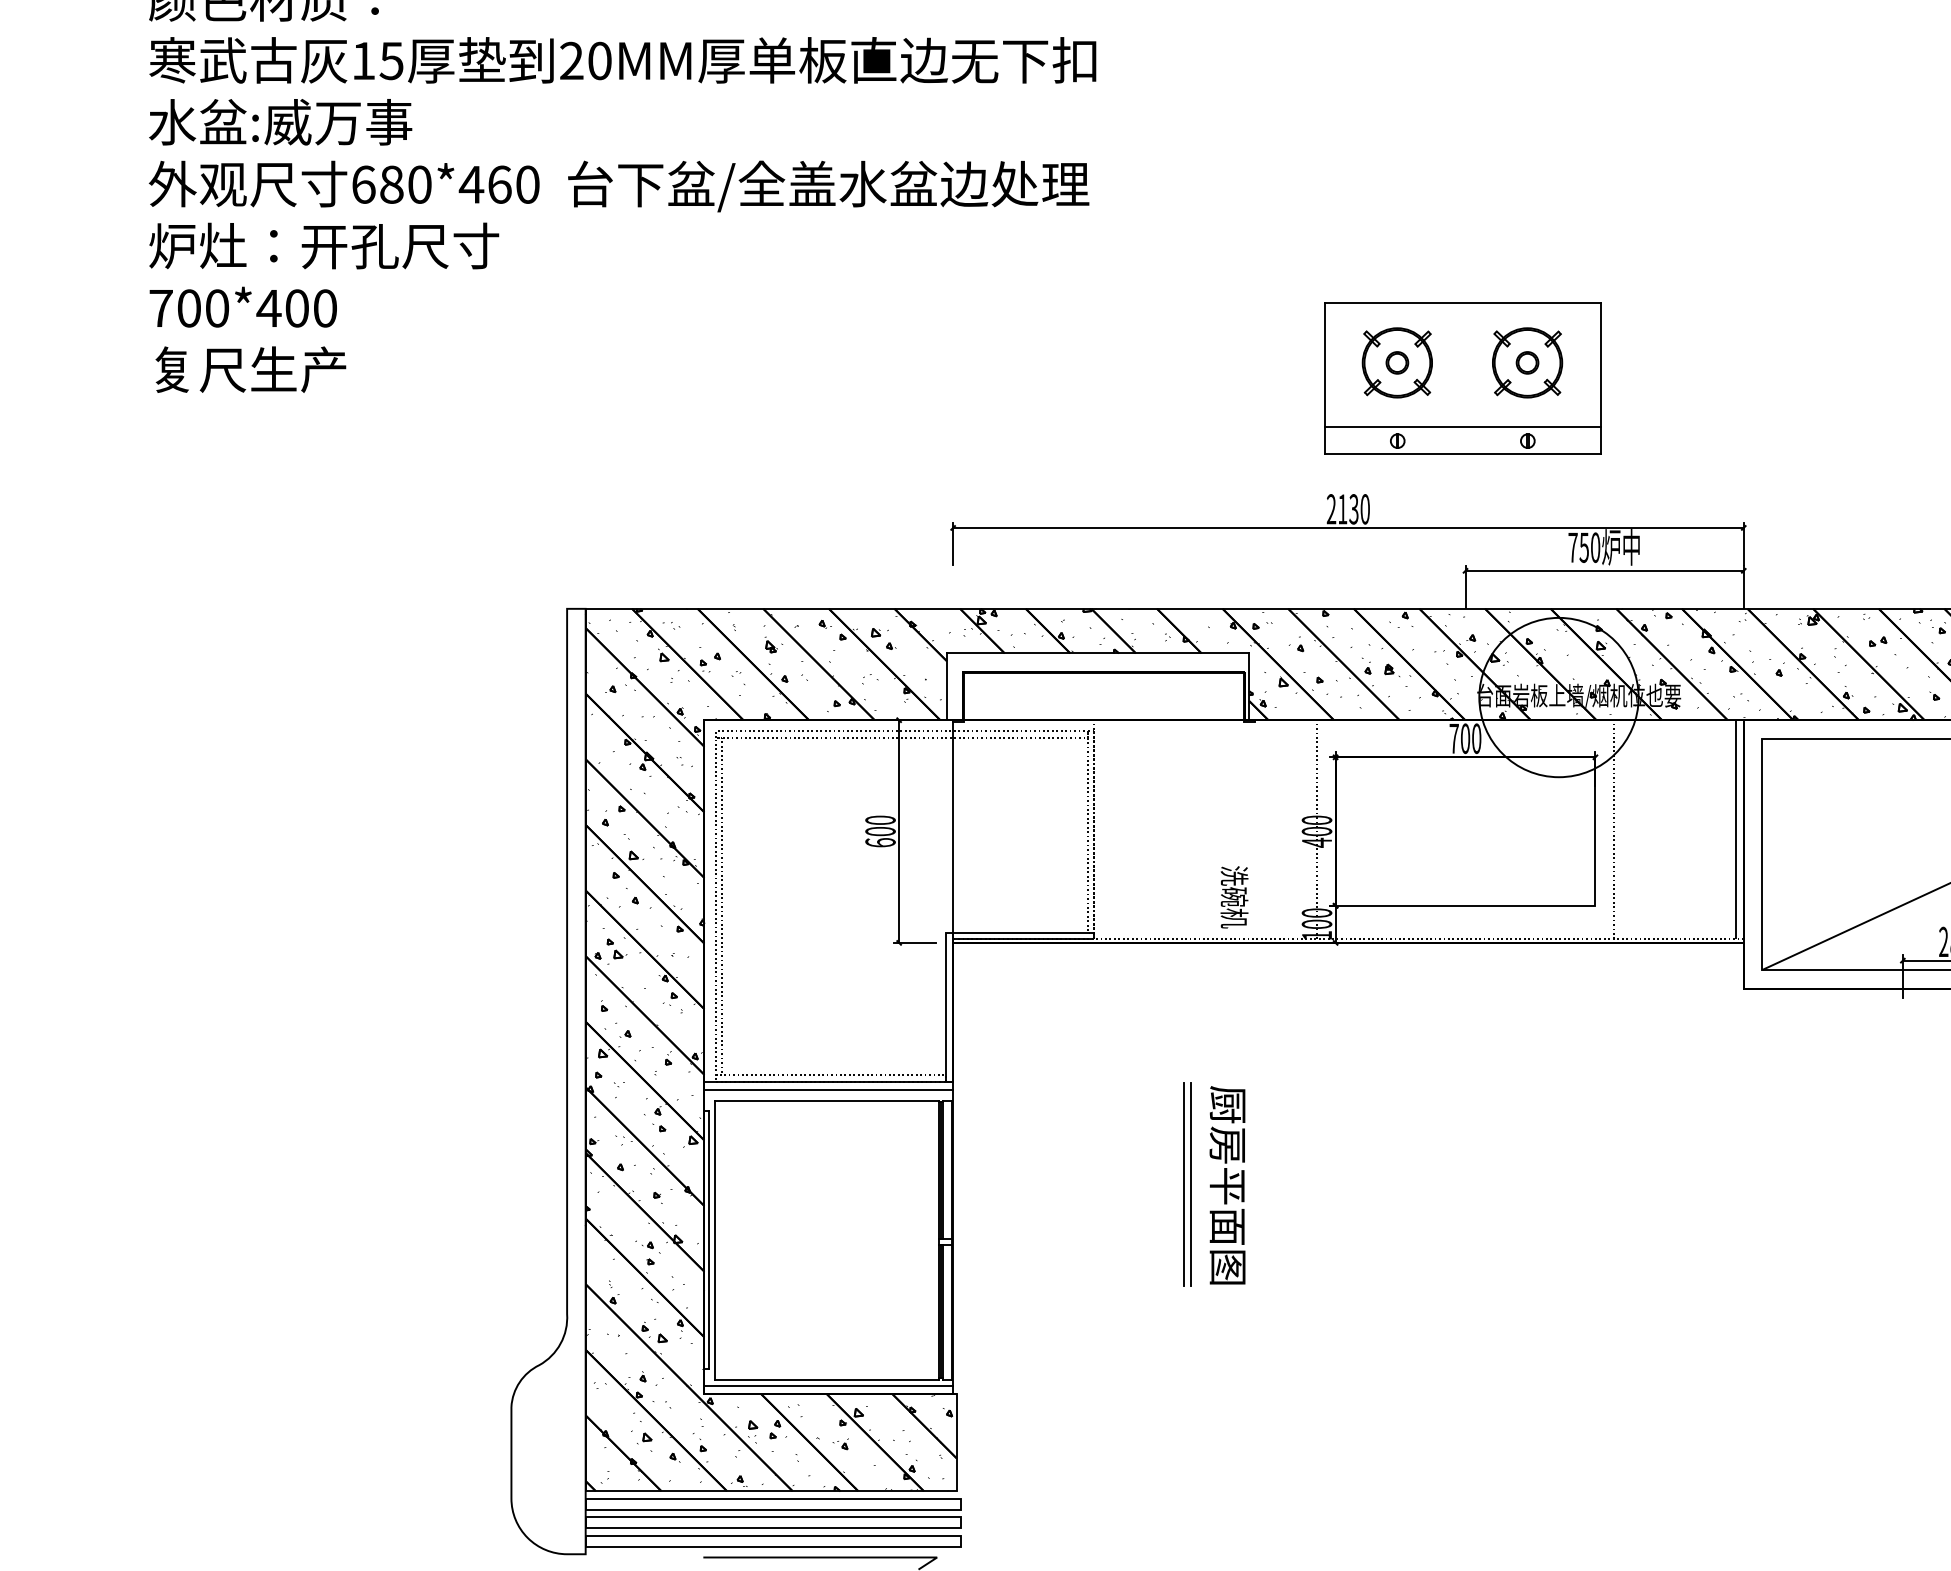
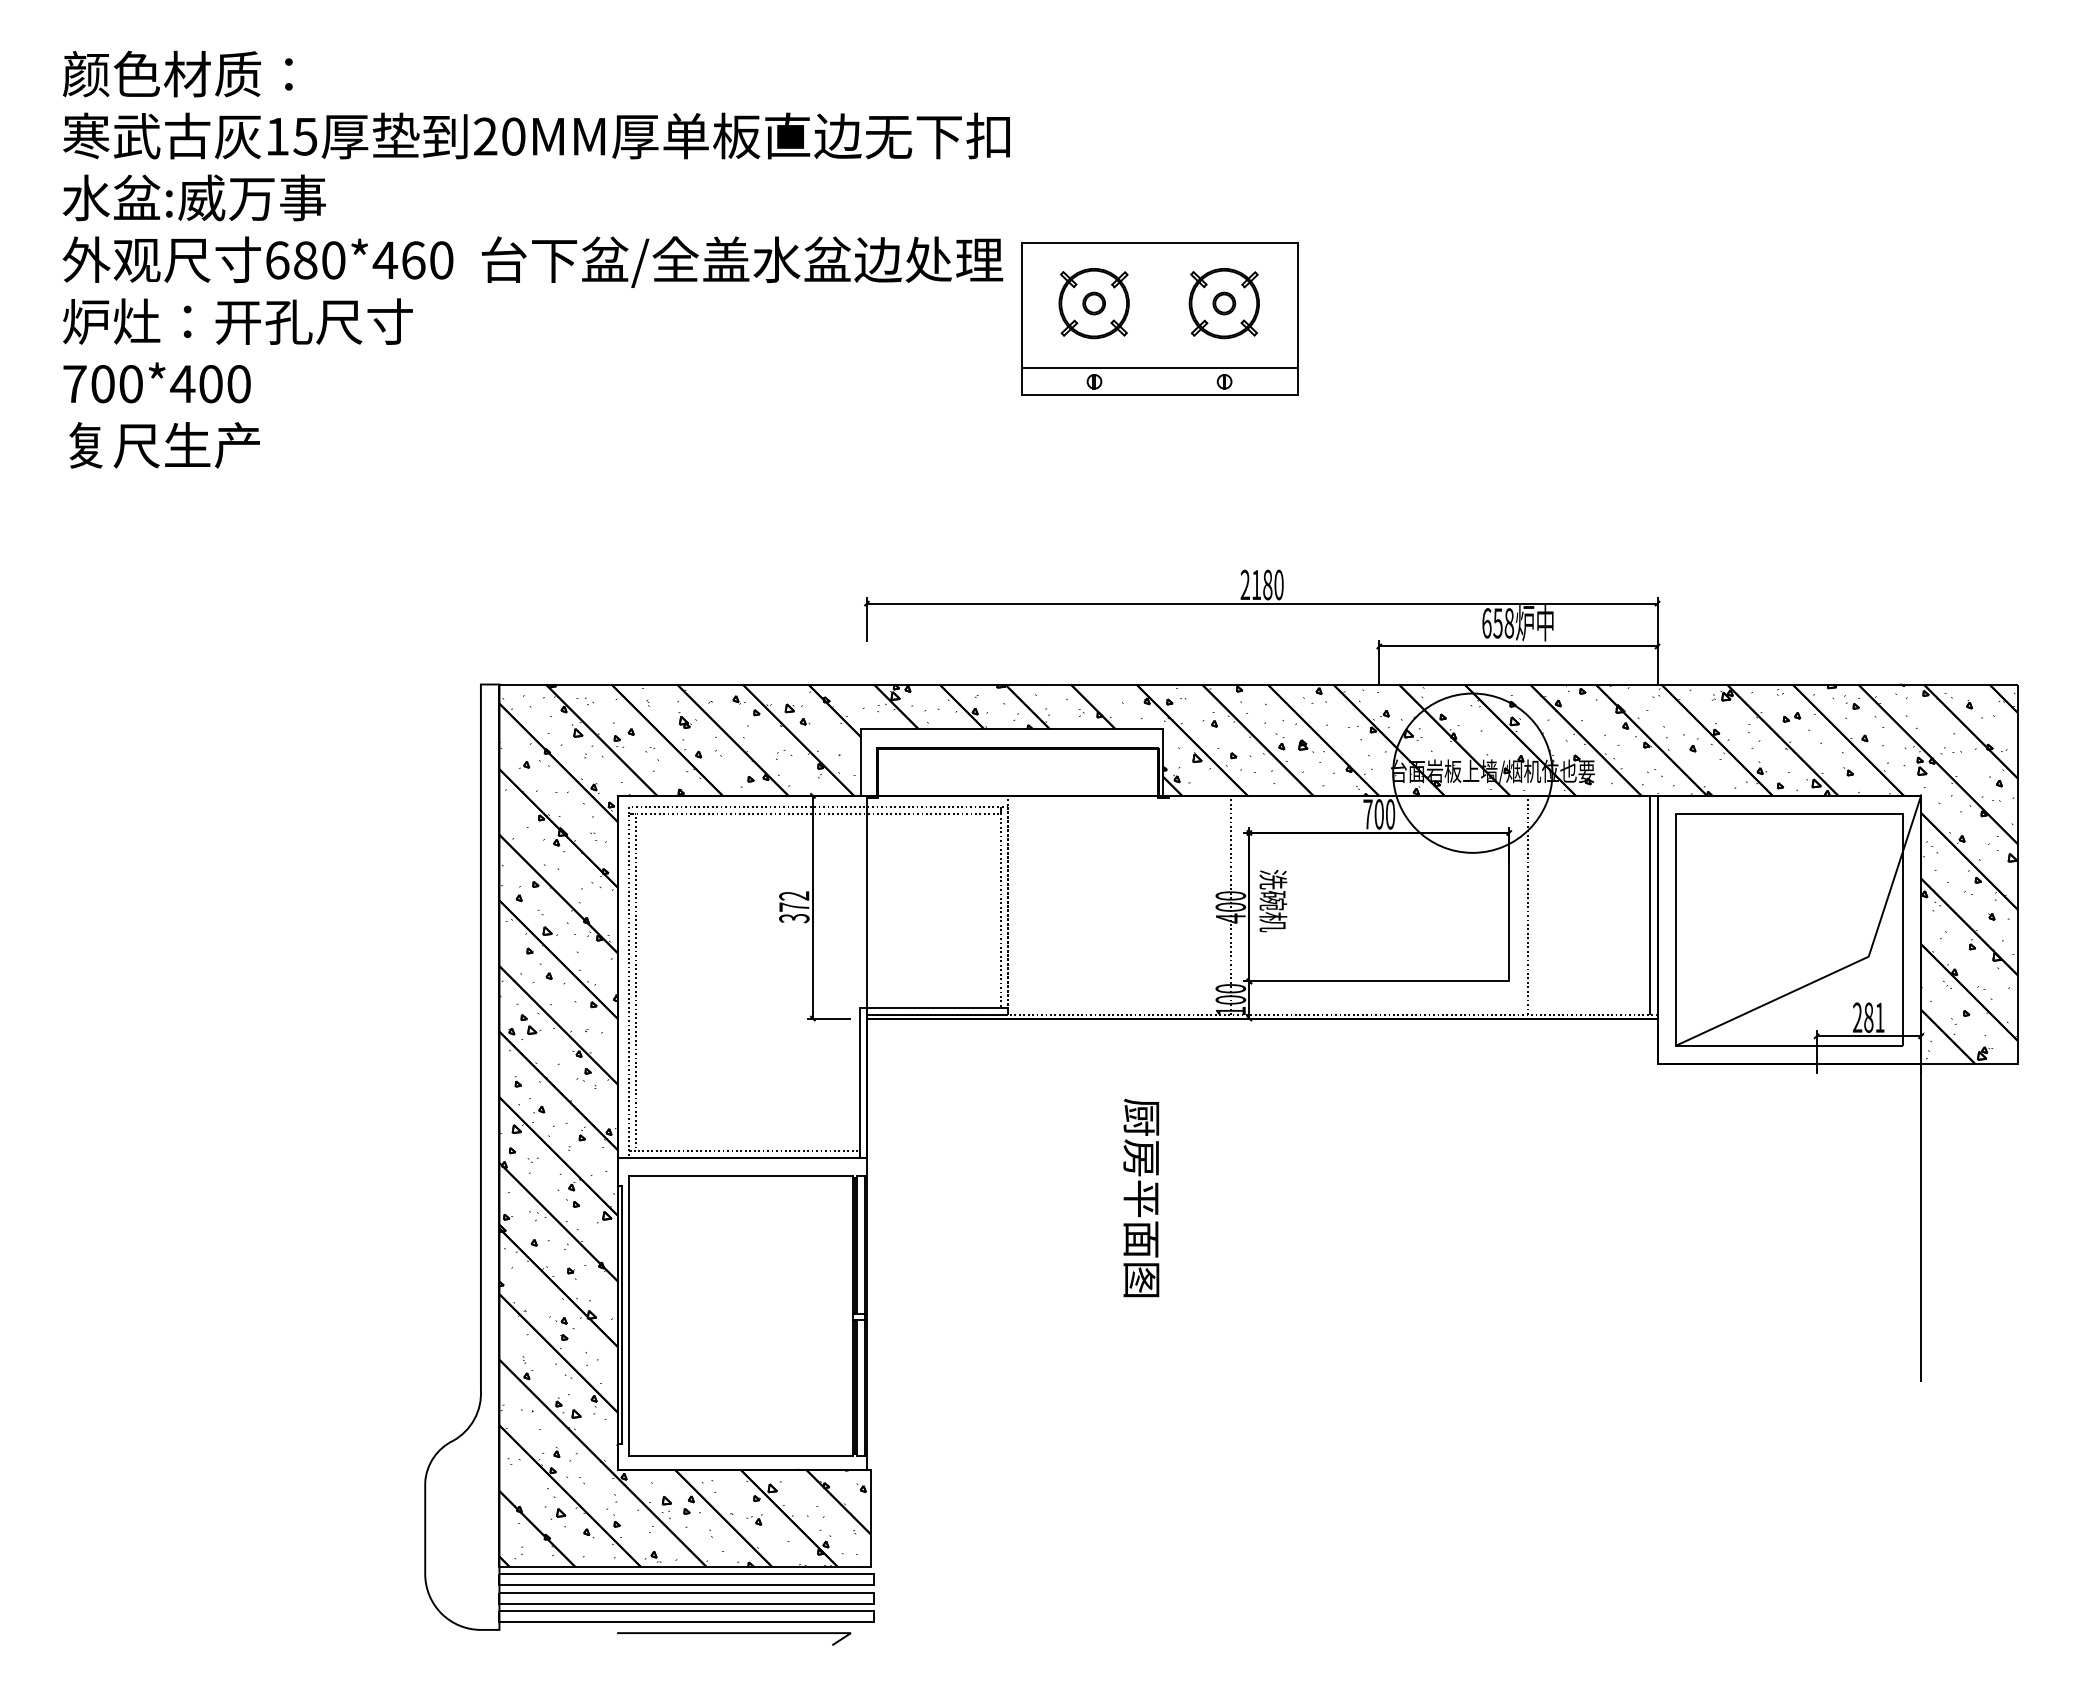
part: (1462, 377) -> (1159, 318), moved
text: (1353, 508) -> (1267, 584), 2130 -> 2180
text: (1584, 547) -> (1498, 623), 750 -> 658
text: (880, 831) -> (794, 907), 600 -> 372
text: (1234, 897) -> (1273, 901), moved
line: (828, 1089) -> (742, 1165), removed
line: (1183, 1183) -> (1097, 1259), removed
line: (1191, 1183) -> (1105, 1259), removed
text: (1227, 1184) -> (1141, 1197), moved
line: (828, 1386) -> (742, 1462), removed

